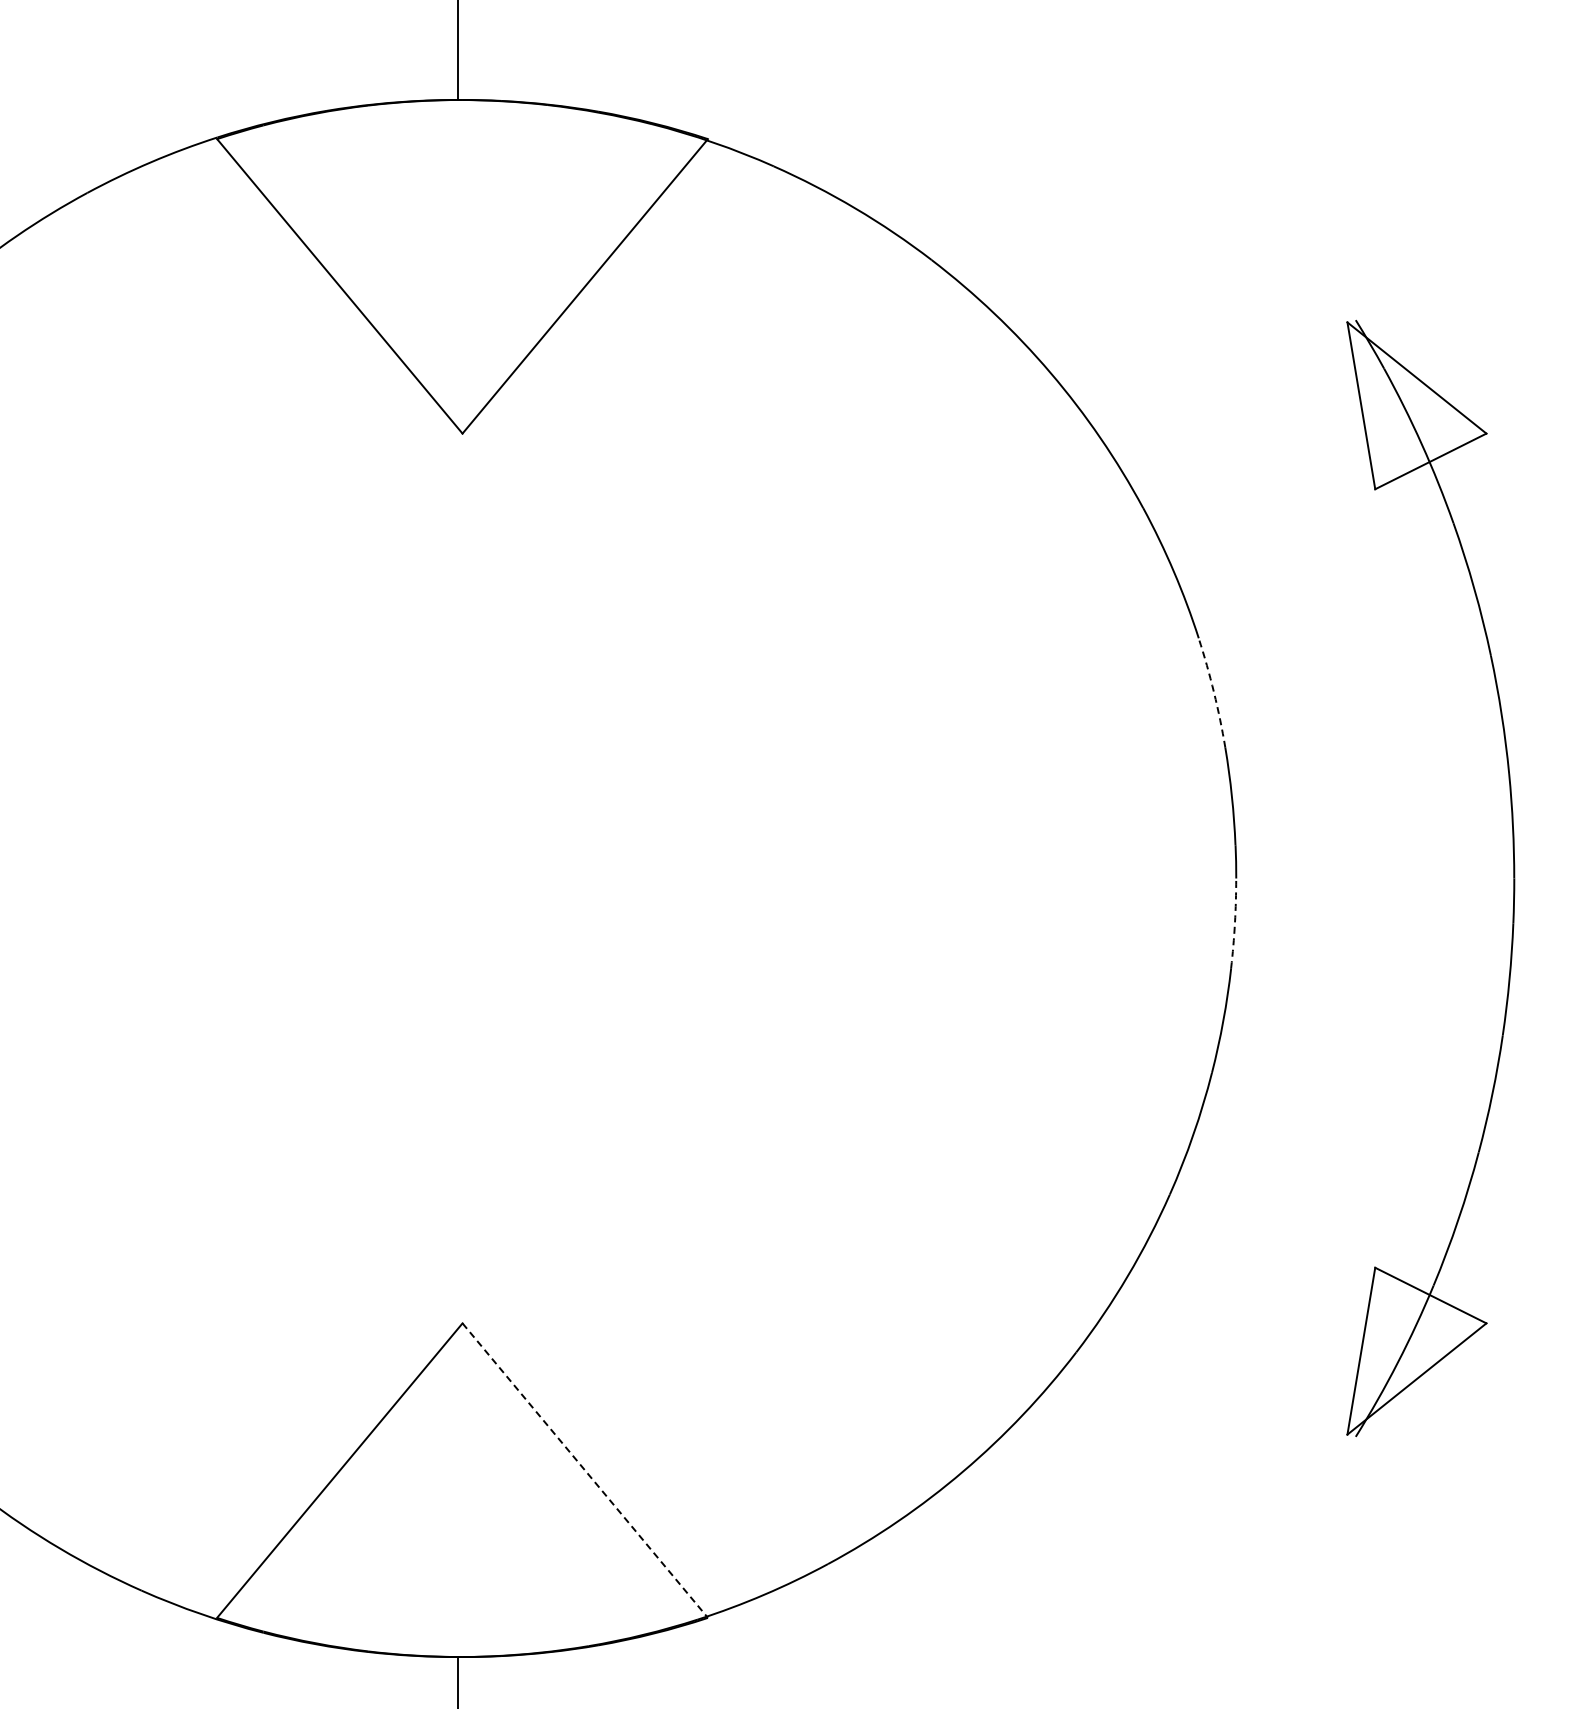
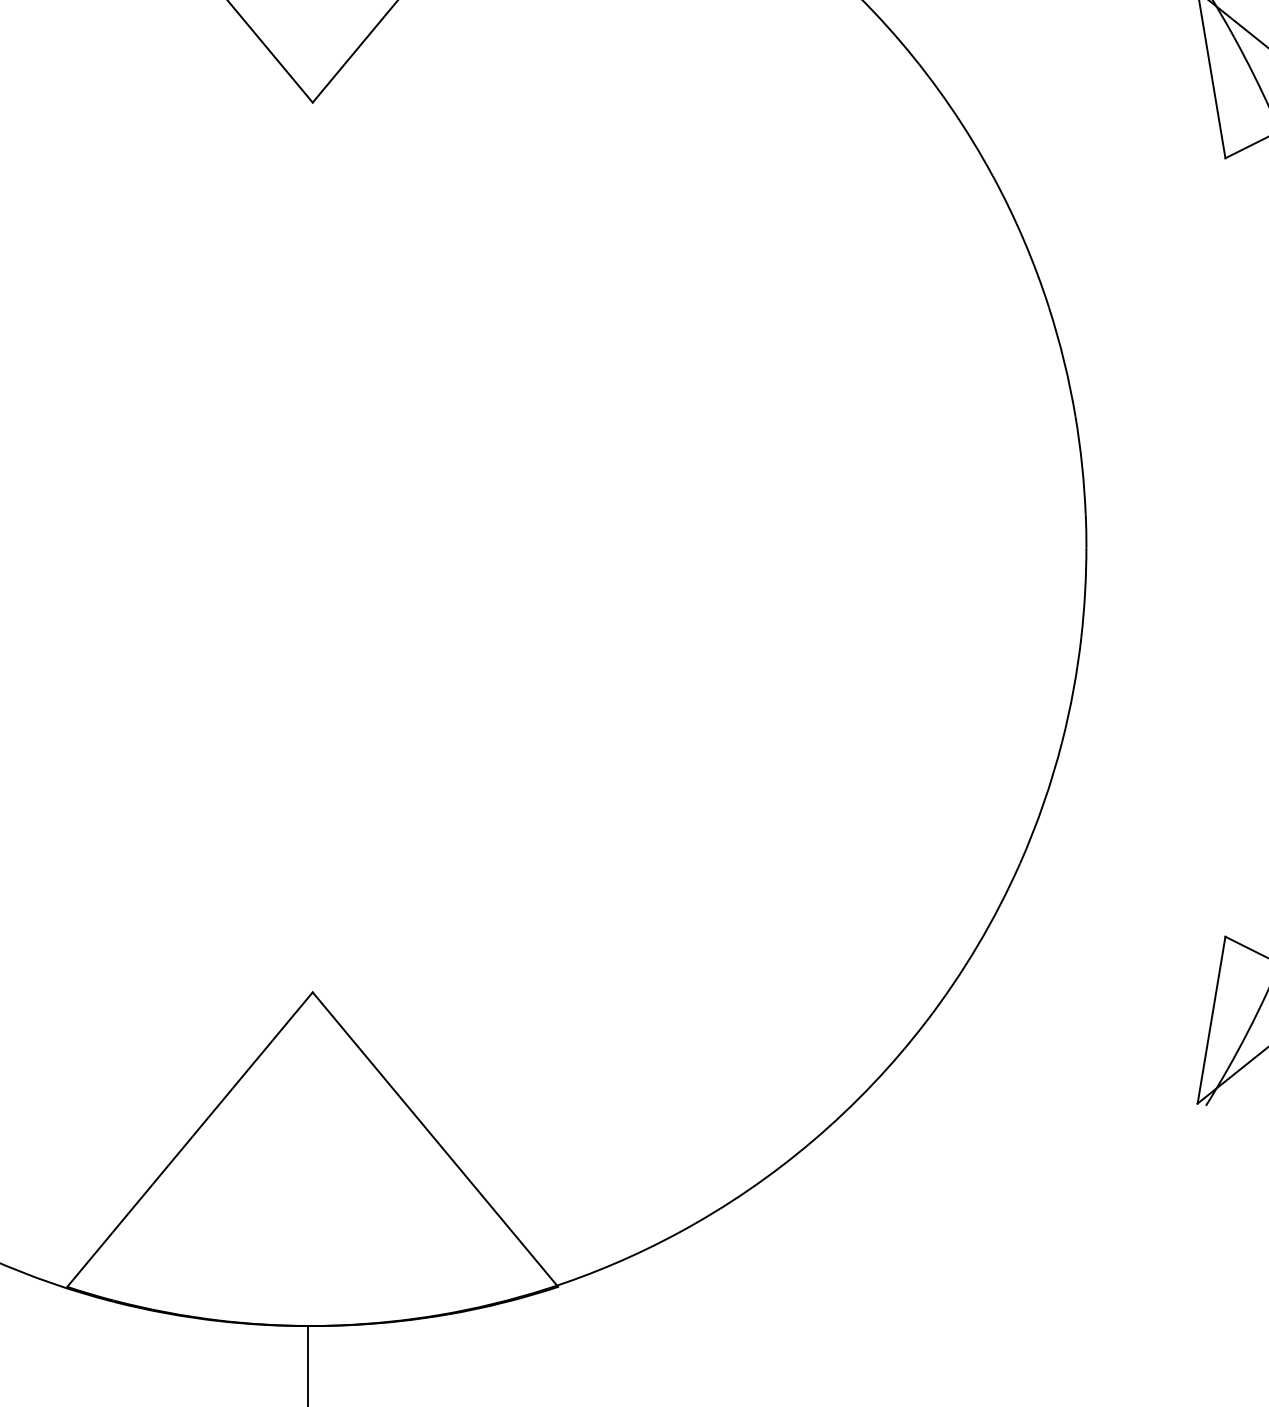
arc: (1214, 692) -> (1064, 361), dashed -> solid
arc: (1234, 923) -> (1084, 592), dashed -> solid
line: (585, 1470) -> (435, 1139), dashed -> solid

